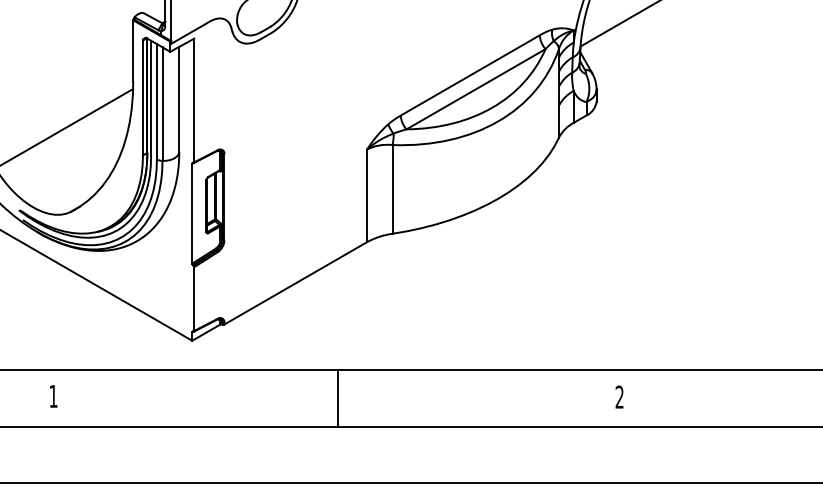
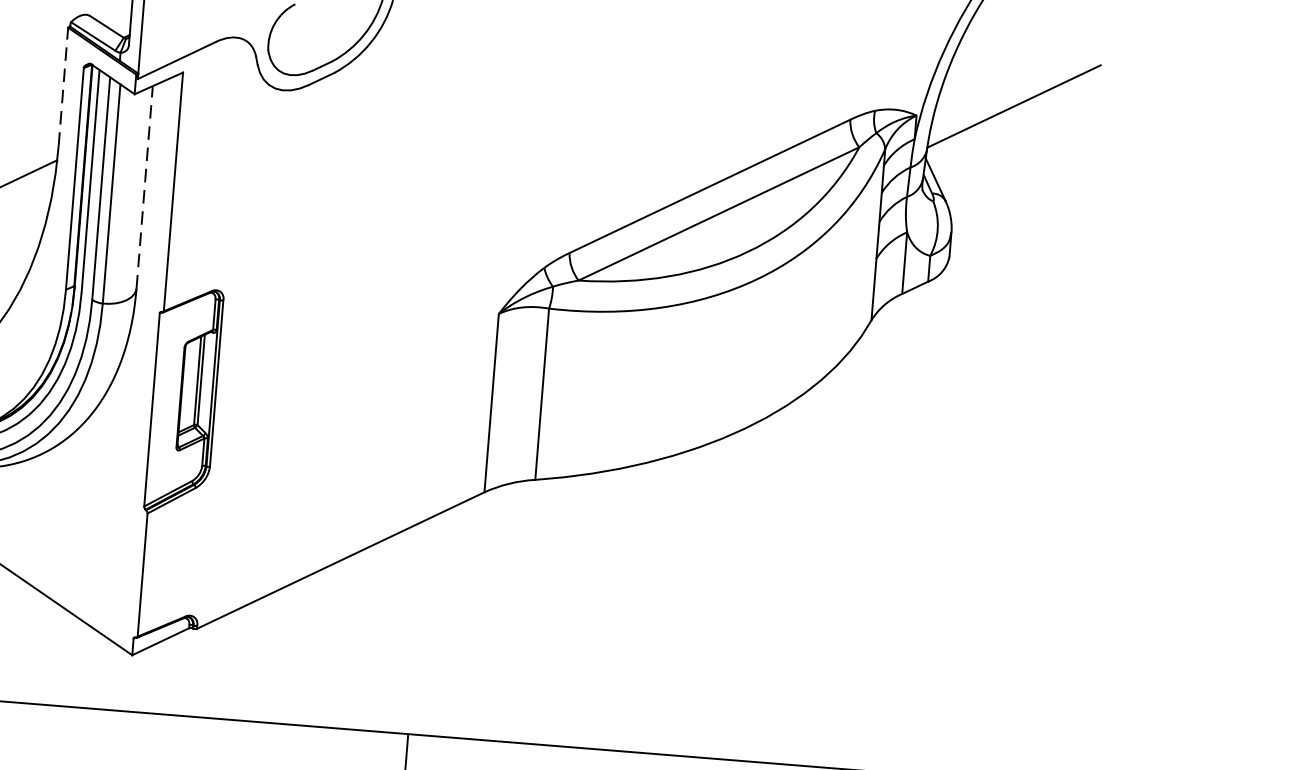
line: (133, 50) -> (63, 85), solid -> dashed
line: (179, 98) -> (145, 185), solid -> dashed

